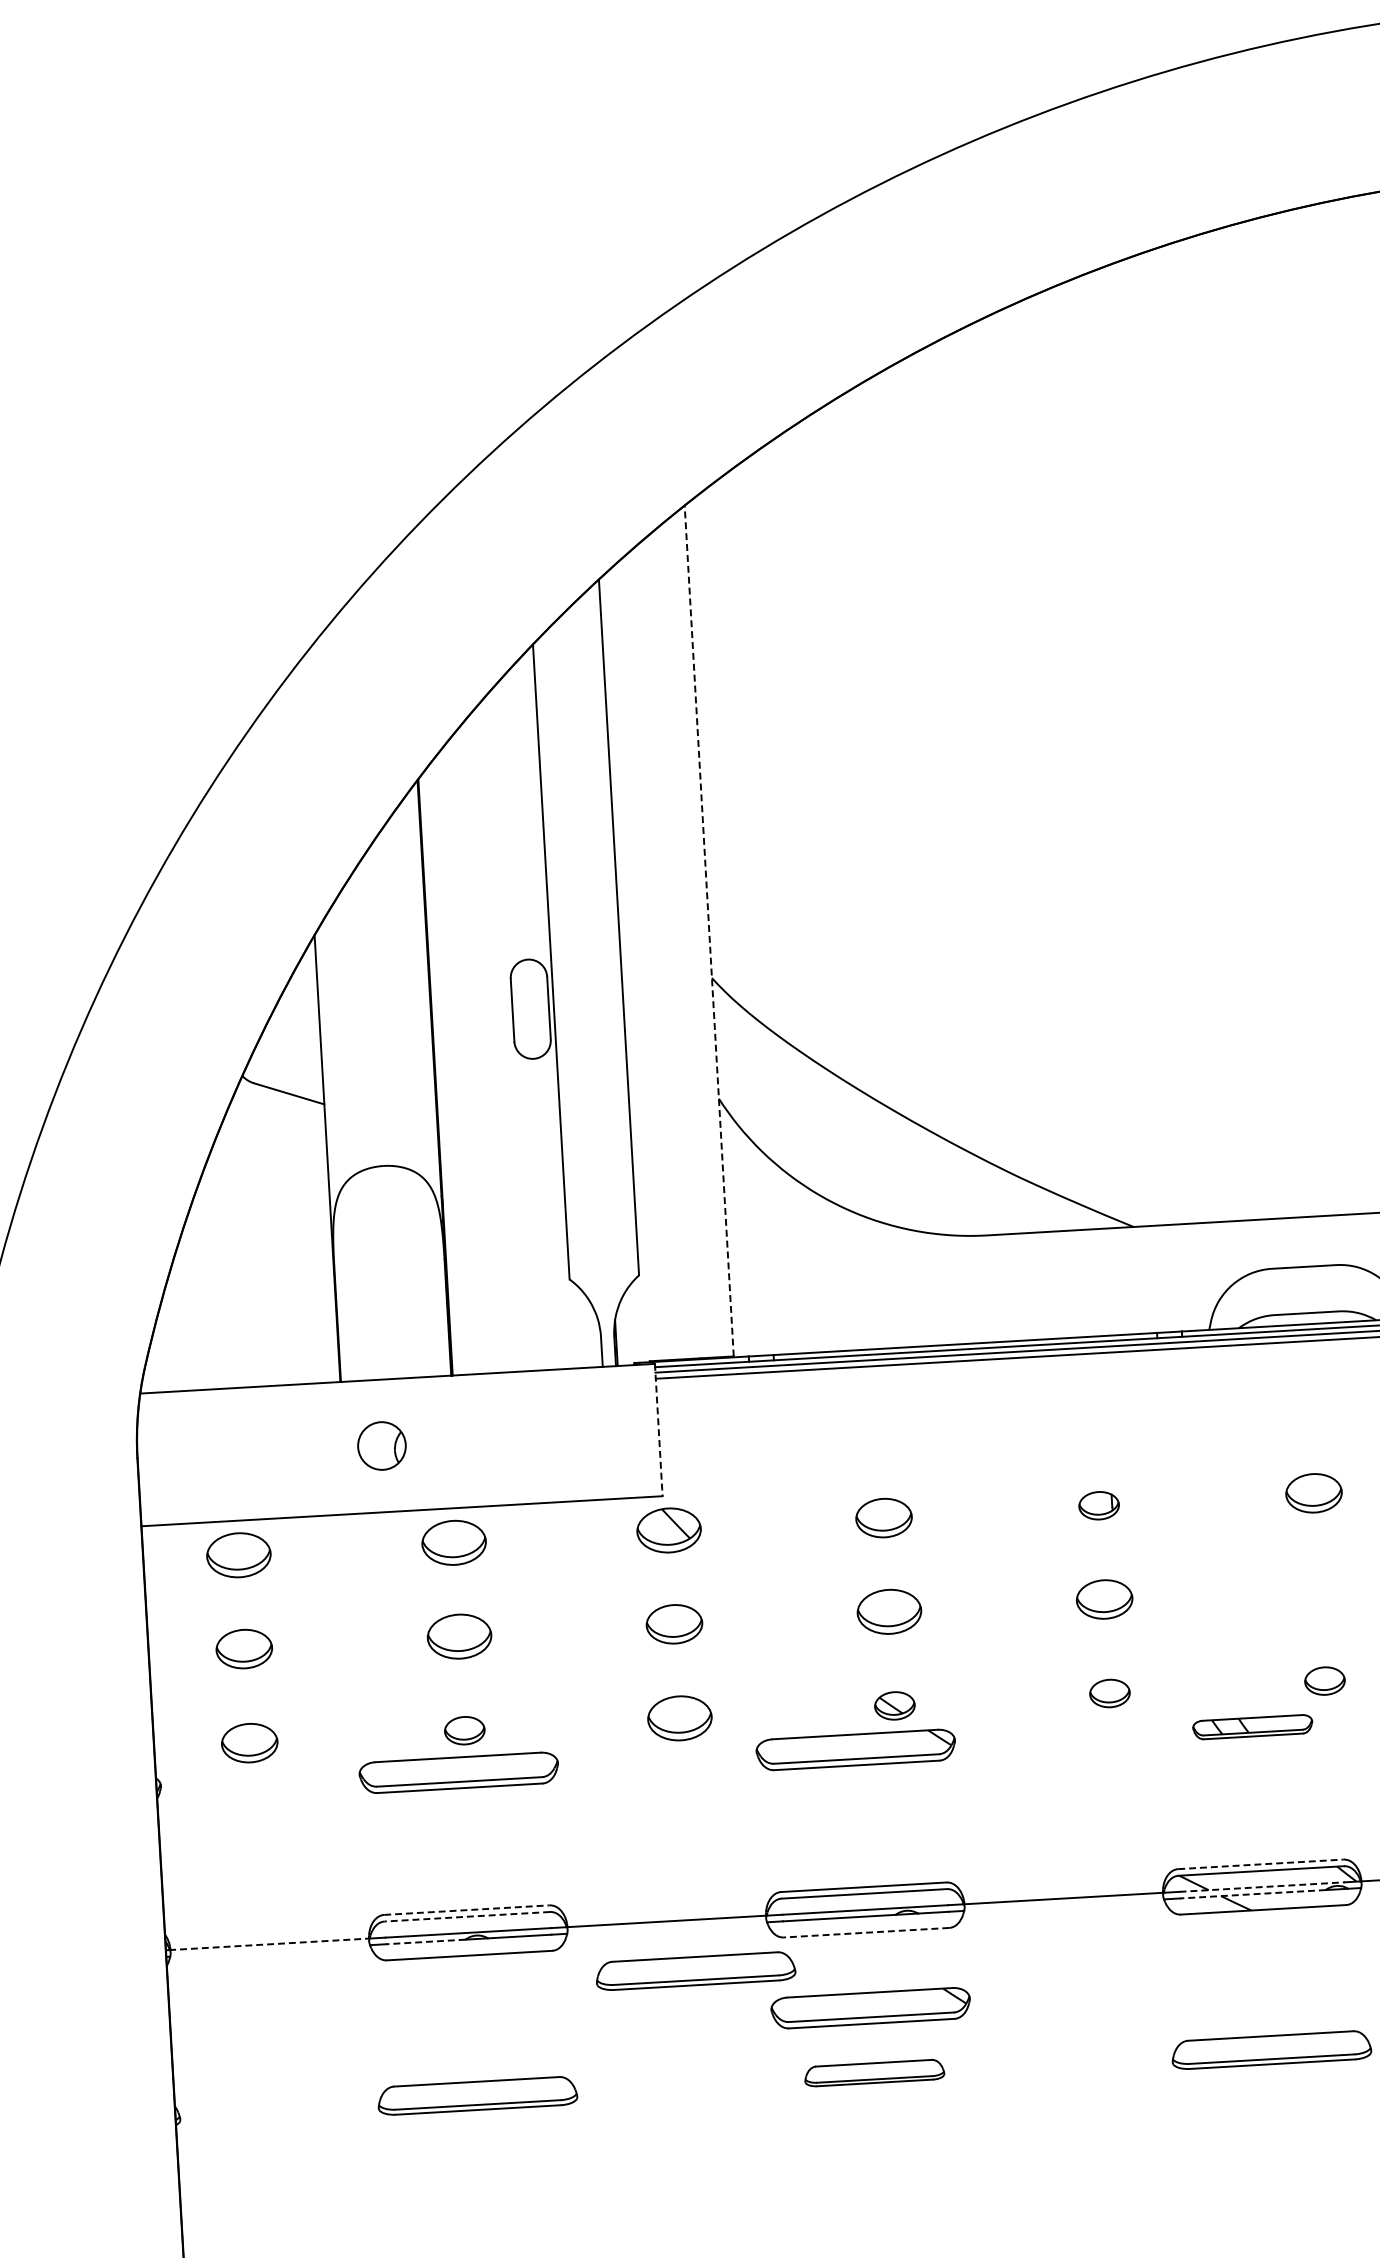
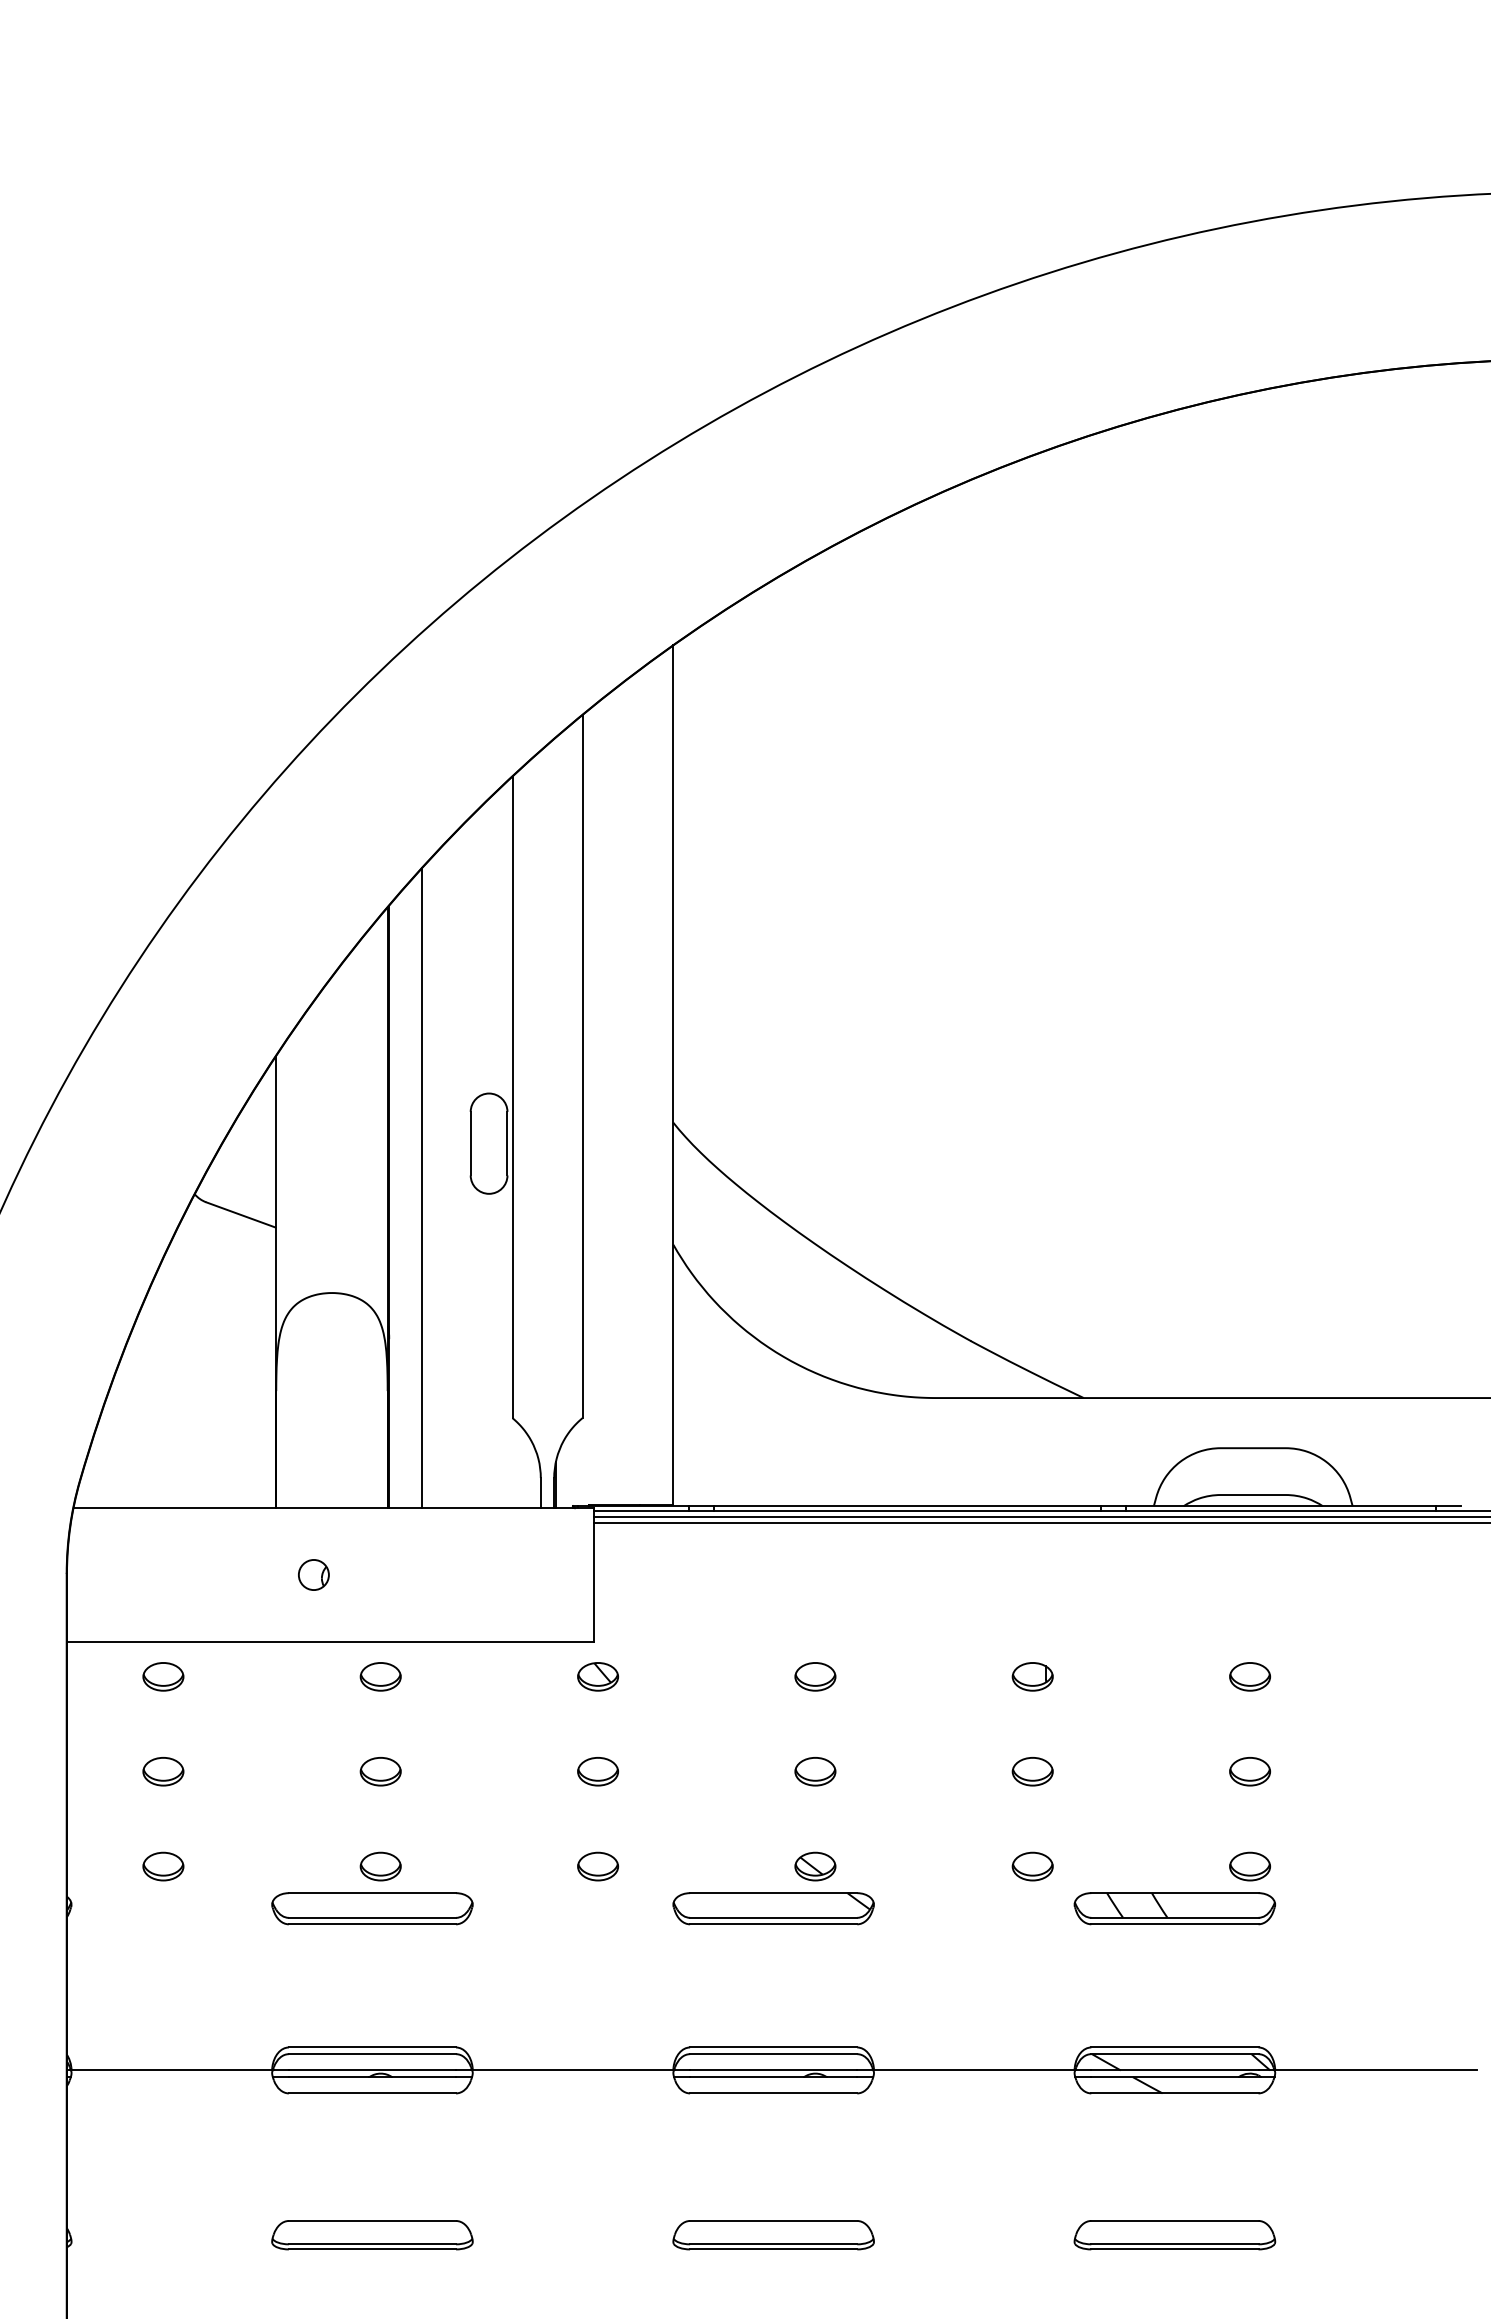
line: (709, 931) -> (673, 1075), dashed -> solid
line: (467, 1057) -> (422, 1188), added
line: (658, 1430) -> (593, 1575), dashed -> solid
part: (381, 1445) -> (313, 1574), size x0.62
part: (1314, 1492) -> (1250, 1676), size x0.71
part: (884, 1517) -> (815, 1676), size x0.71
part: (668, 1530) -> (597, 1676), size x0.62
part: (453, 1542) -> (380, 1676), size x0.62
part: (239, 1555) -> (163, 1676), size x0.62
part: (1319, 1586) -> (1250, 1771), added
part: (1104, 1599) -> (1032, 1771), size x0.71
part: (889, 1611) -> (815, 1771), size x0.62
part: (673, 1624) -> (597, 1771), size x0.71
part: (459, 1636) -> (380, 1771), size x0.62
part: (244, 1648) -> (163, 1771), size x0.71
part: (679, 1718) -> (597, 1866), size x0.62
part: (1252, 1726) -> (1174, 1908), size x1.67
part: (249, 1742) -> (163, 1866), size x0.71
line: (1260, 1864) -> (1174, 2047), dashed -> solid
line: (1261, 1887) -> (1174, 2070), dashed -> solid
line: (1253, 1894) -> (1165, 2077), dashed -> solid
line: (466, 1910) -> (372, 2047), dashed -> solid
line: (467, 1917) -> (372, 2054), dashed -> solid
line: (866, 1932) -> (773, 2093), dashed -> solid
line: (425, 1942) -> (328, 2077), dashed -> solid
line: (269, 1944) -> (171, 2070), dashed -> solid
part: (695, 1971) -> (599, 2122), removed
part: (870, 2008) -> (773, 2169), removed
part: (874, 2073) -> (773, 2235), size x1.43

